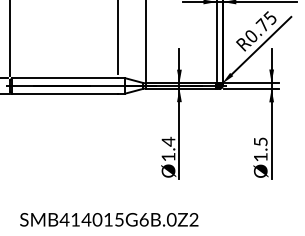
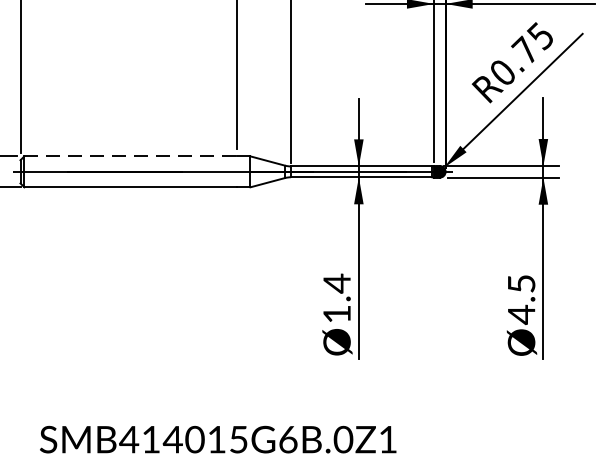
line: (65, 78) -> (130, 156), solid -> dashed
text: (260, 157) -> (521, 315), 1.5 -> 4.5
text: (193, 219) -> (387, 439), SMB414015G6B.0Z2 -> SMB414015G6B.0Z1

